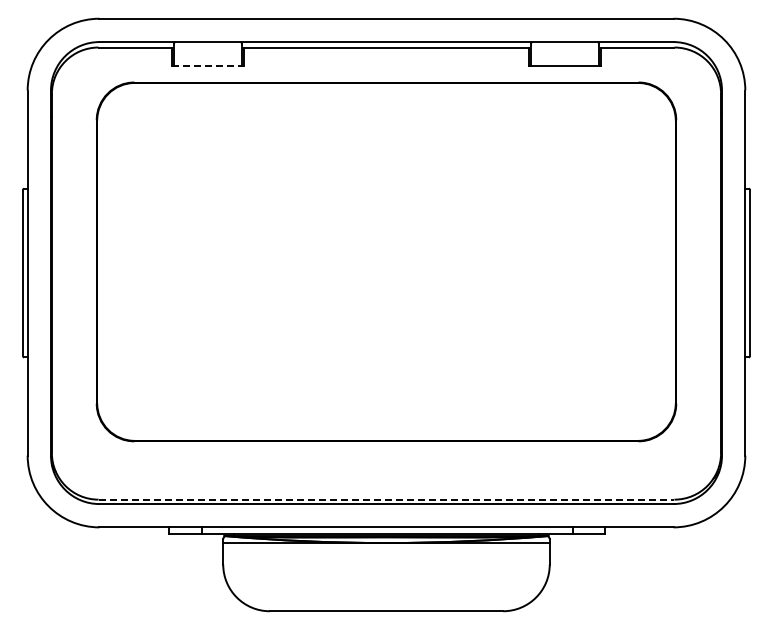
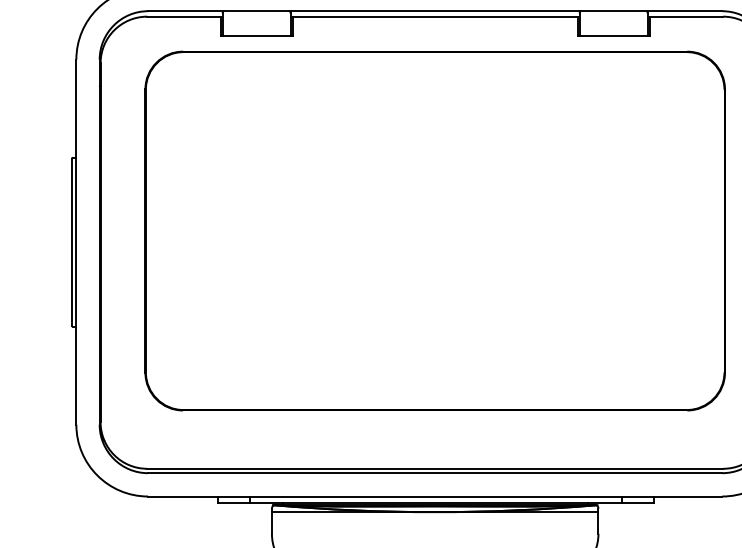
line: (207, 66) -> (256, 35), dashed -> solid
line: (386, 499) -> (435, 468), dashed -> solid

